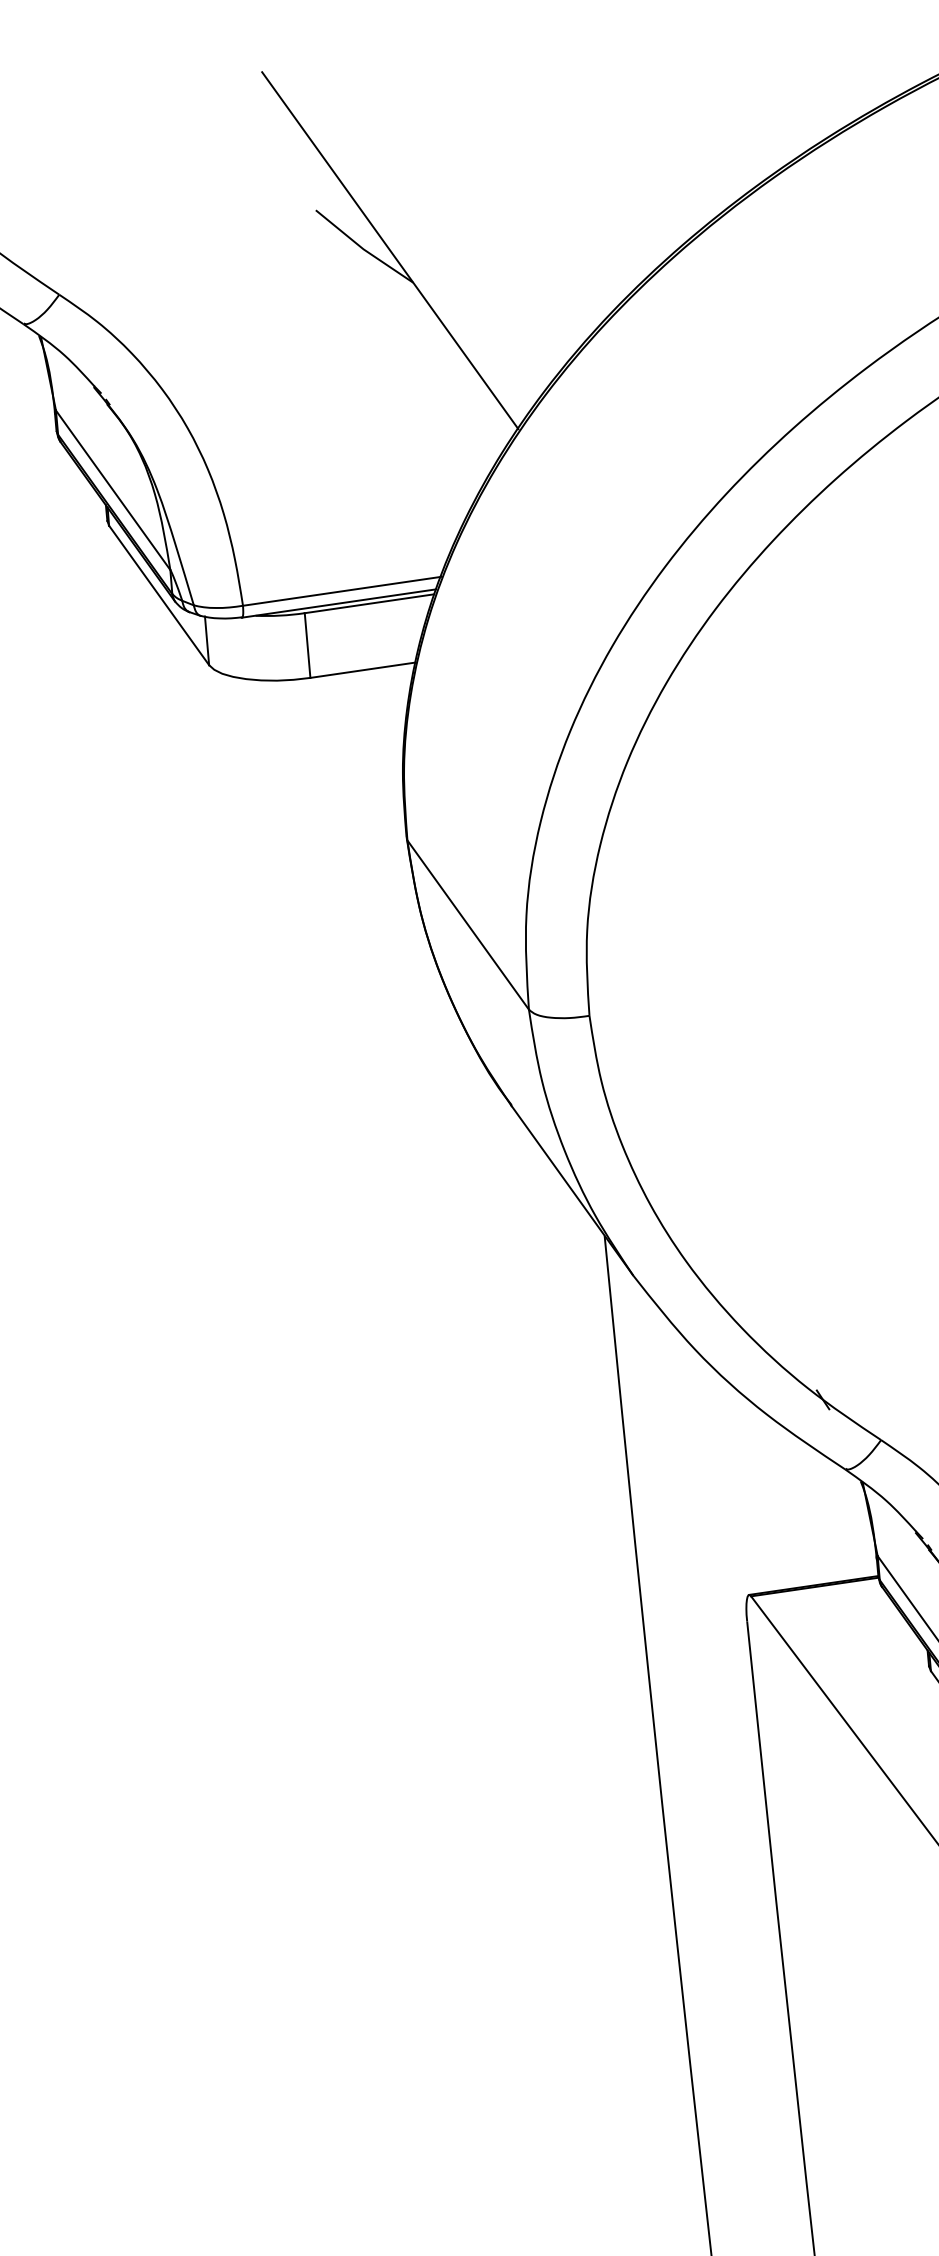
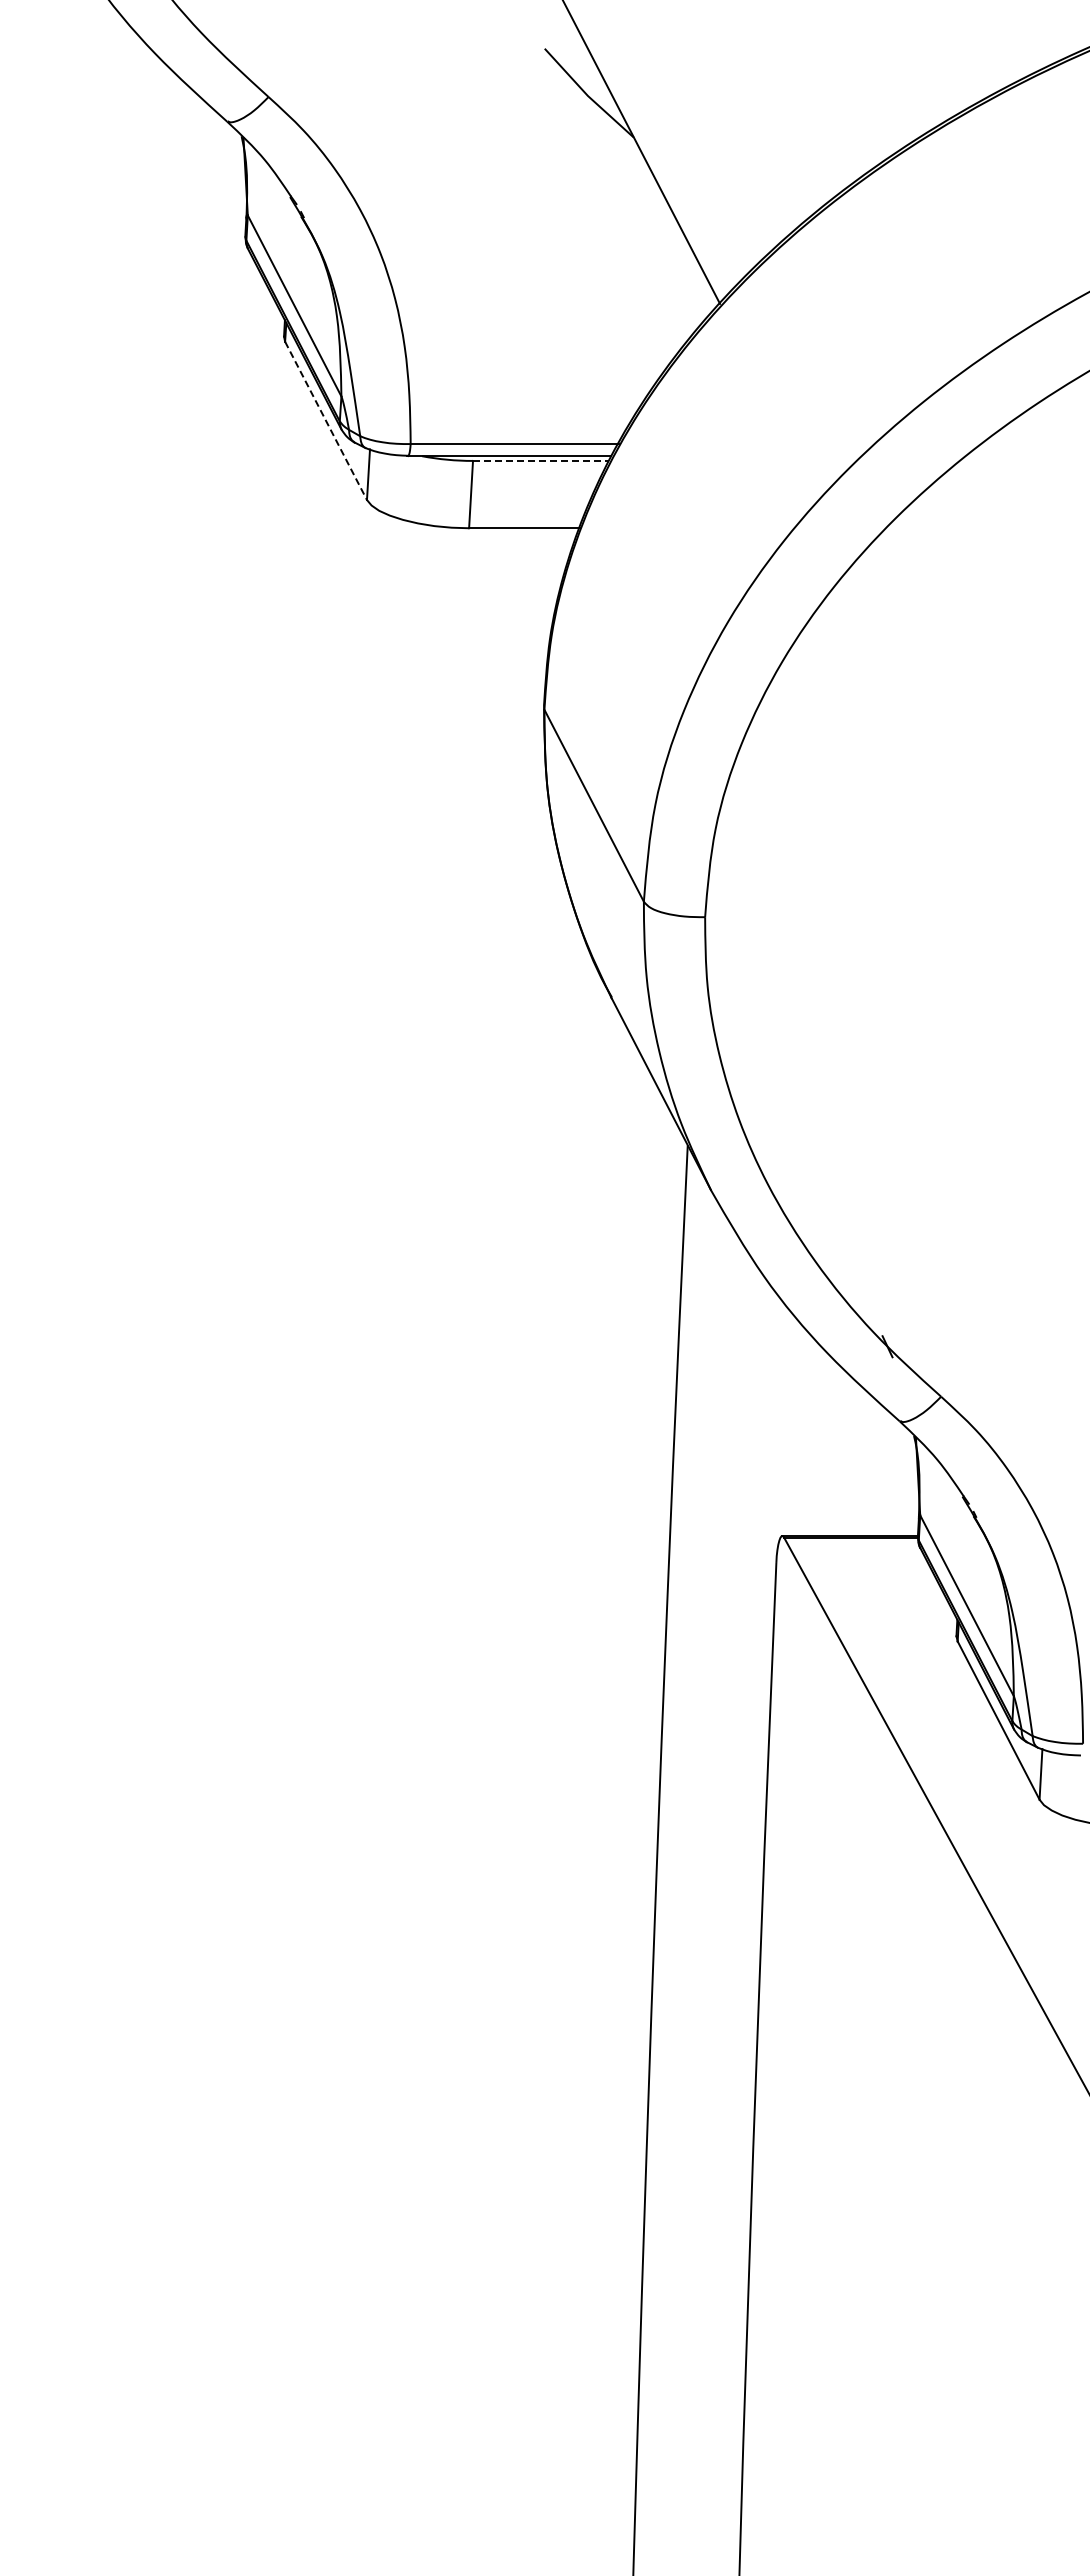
line: (159, 595) -> (326, 421), solid -> dashed
line: (369, 603) -> (540, 460), solid -> dashed

